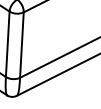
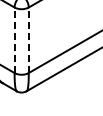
line: (7, 44) -> (14, 40), solid -> dashed
line: (21, 45) -> (28, 40), solid -> dashed

